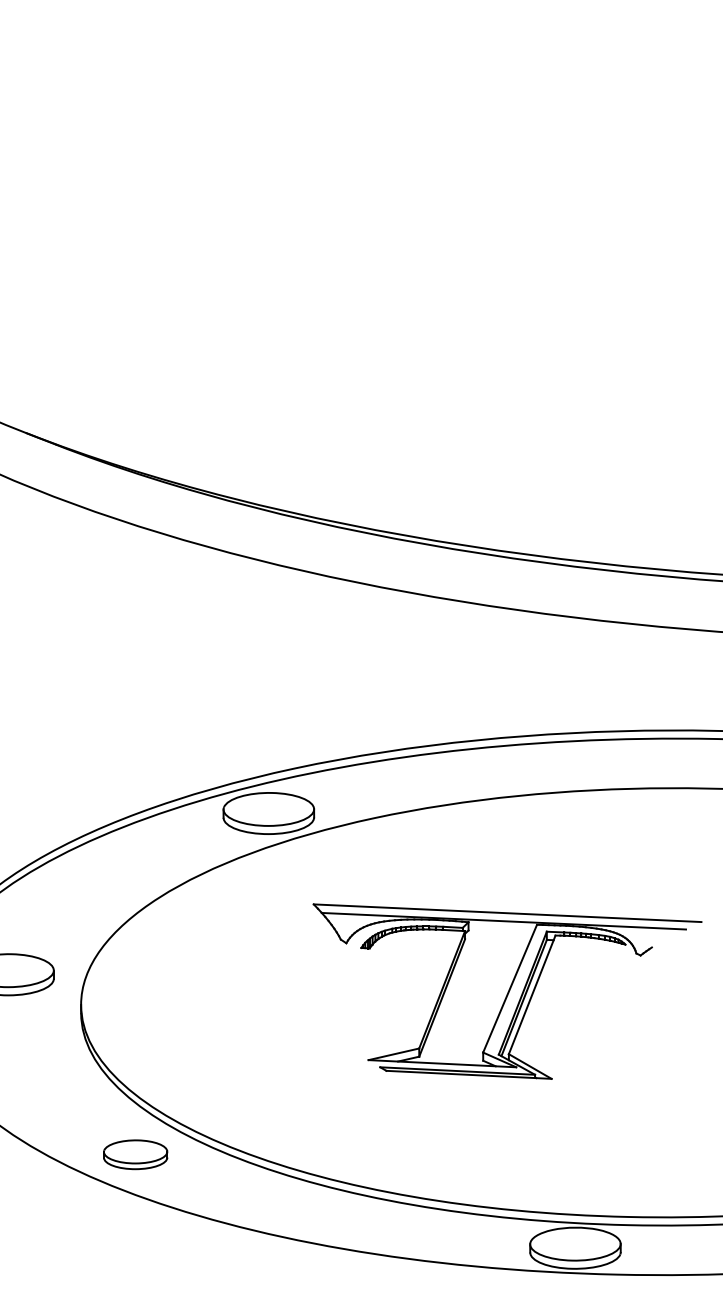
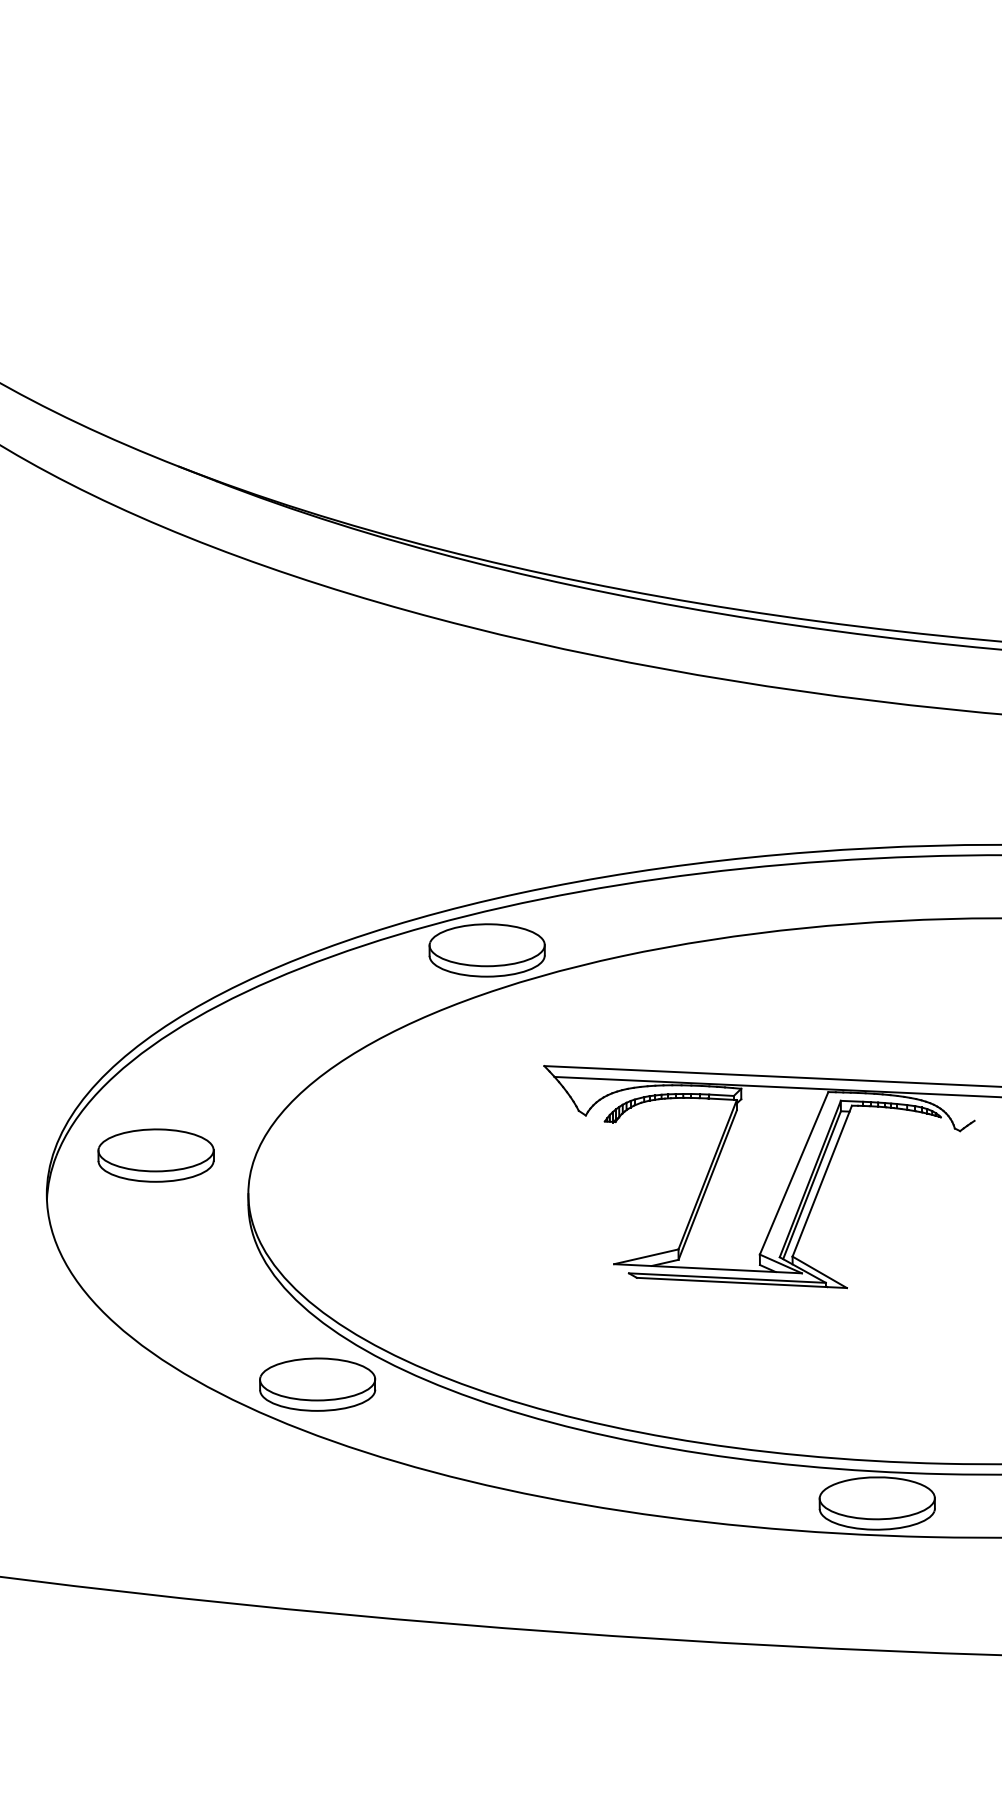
part: (135, 1154) -> (317, 1384), size x1.43

